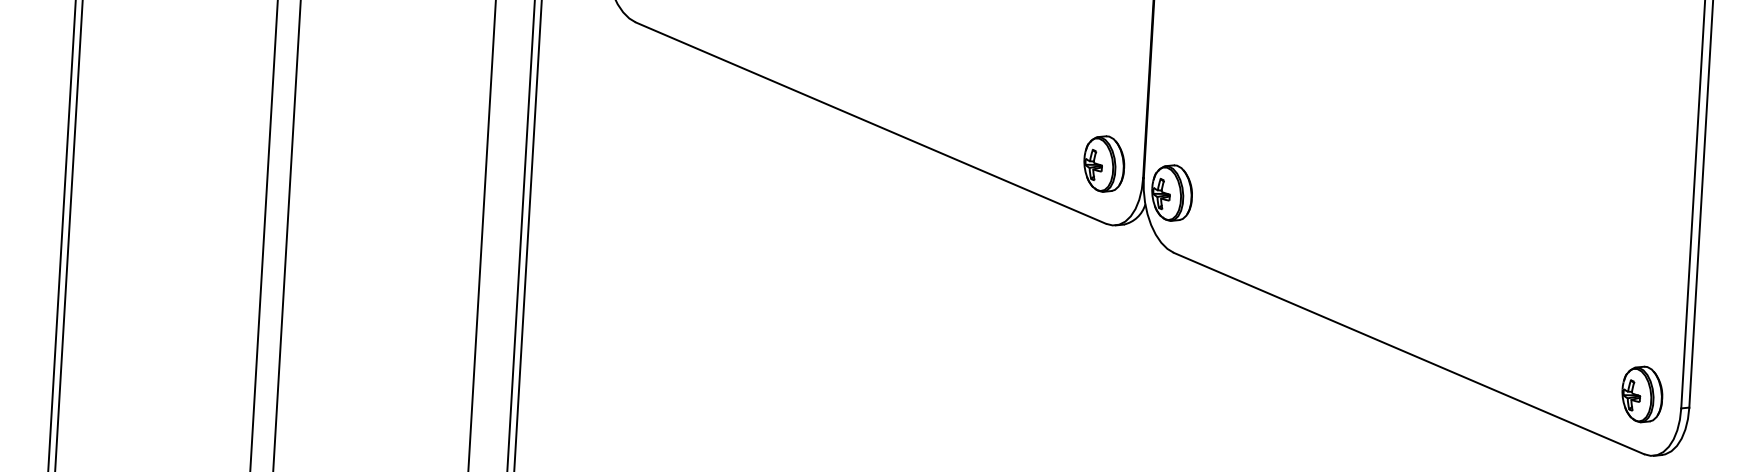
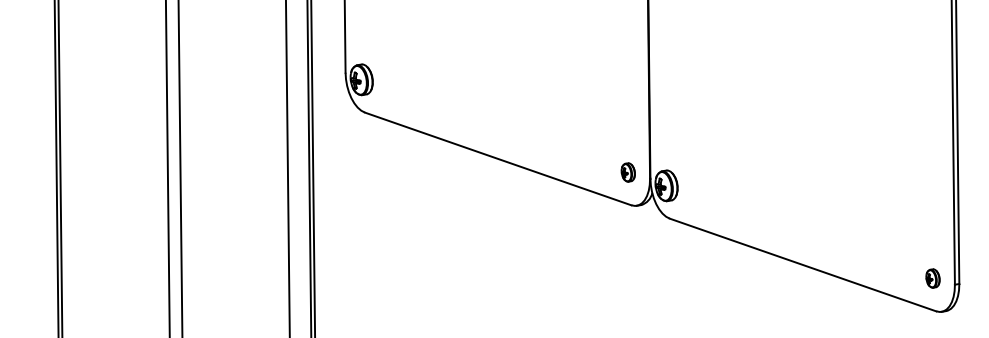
part: (1104, 164) -> (628, 172), size x0.6
part: (1641, 394) -> (932, 278), size x0.6

